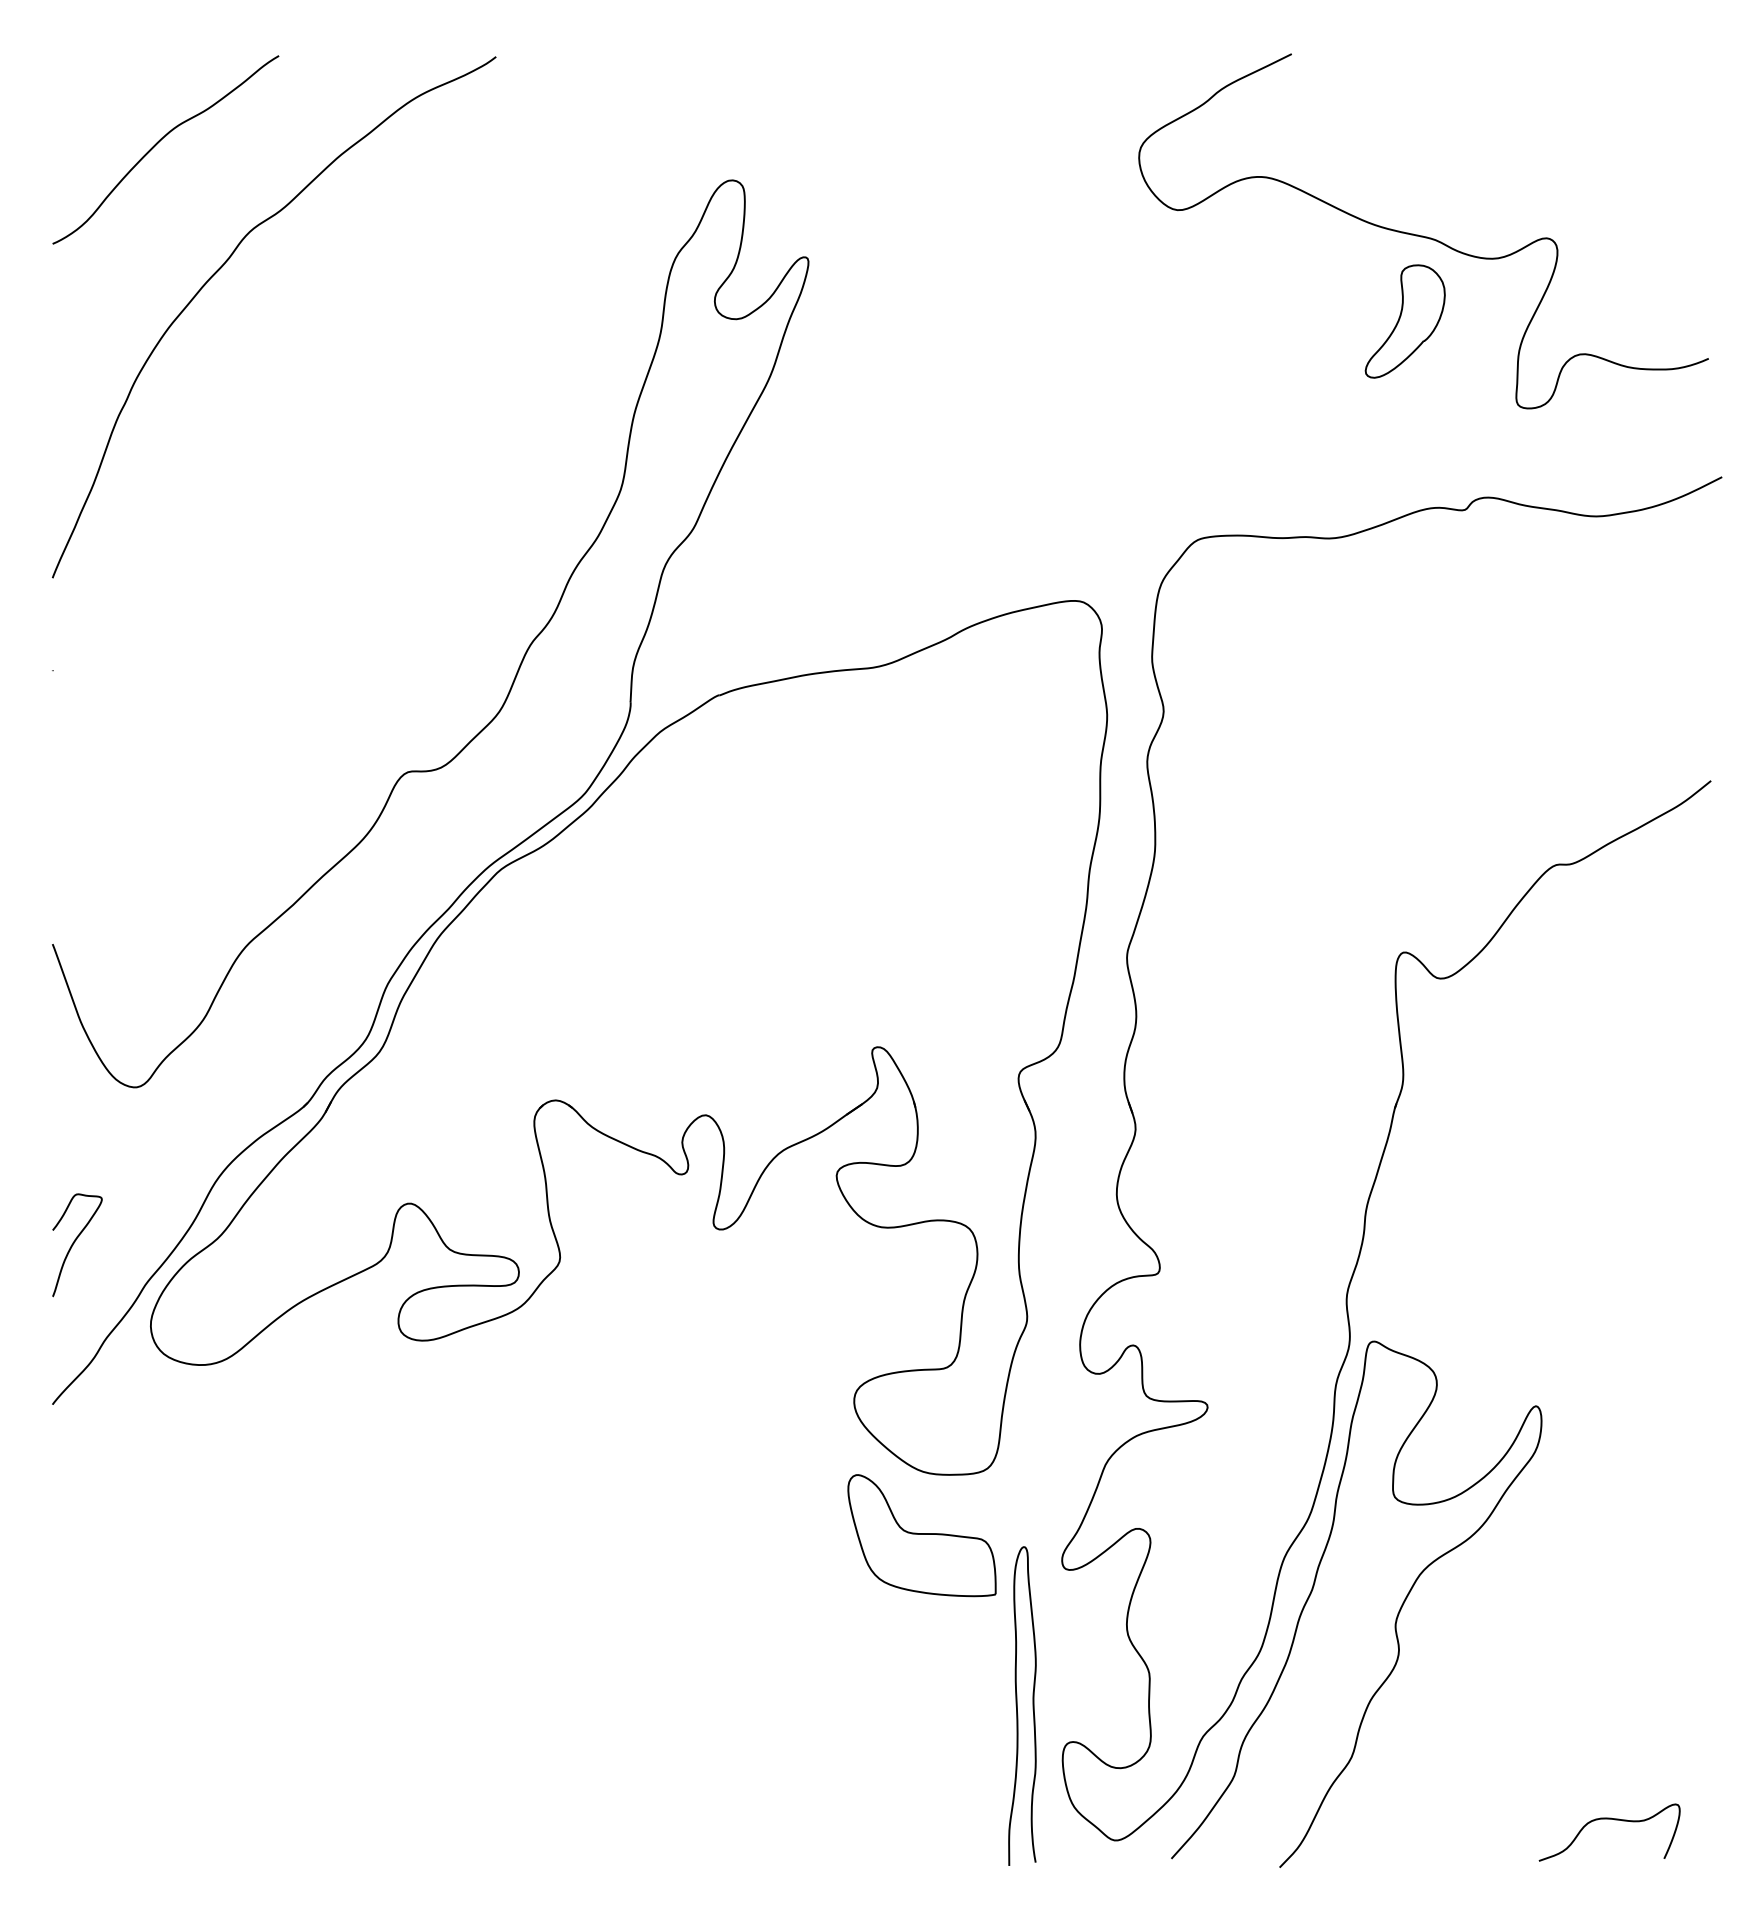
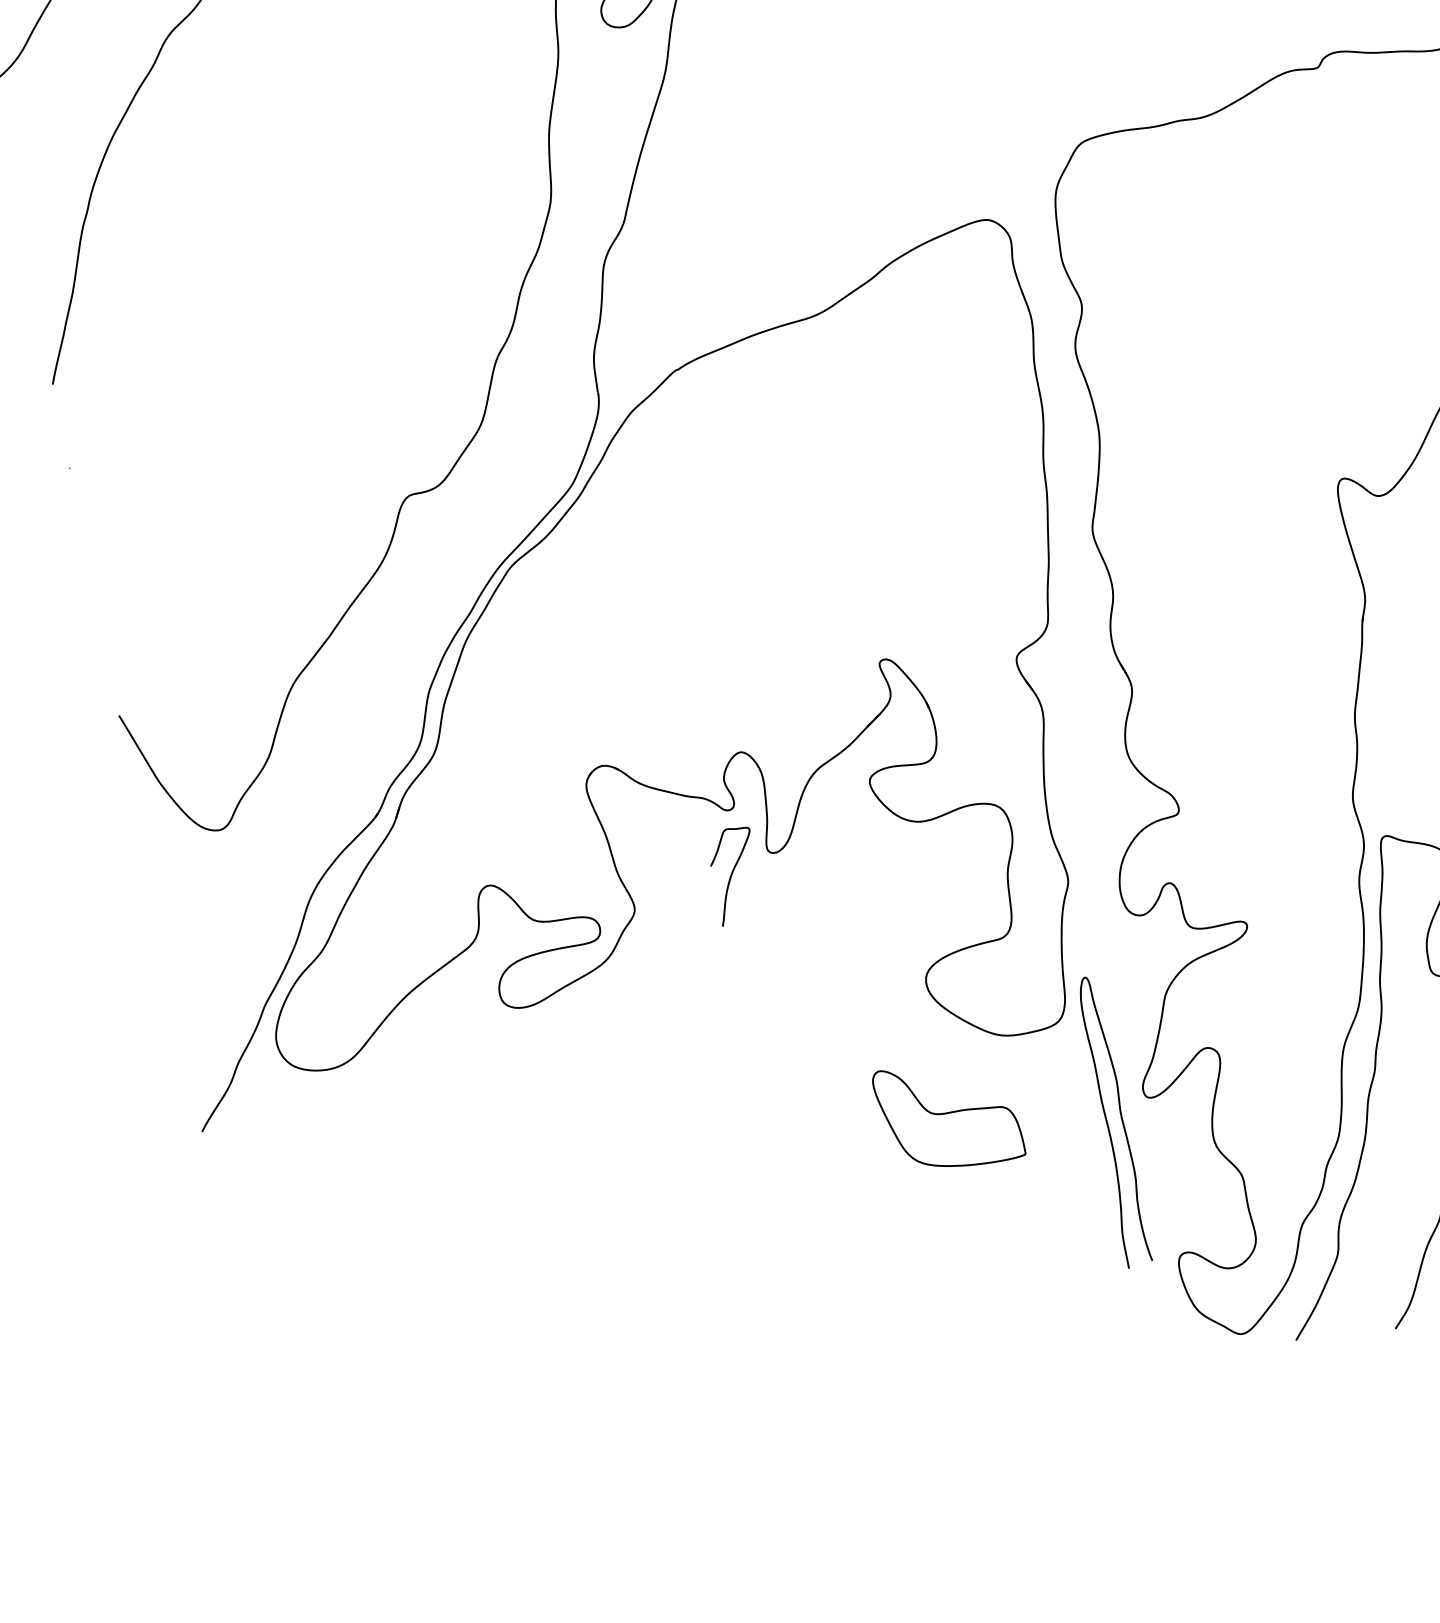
curve: (75, 1242) -> (733, 873), moved
part: (921, 1535) -> (948, 1114), moved
curve: (1017, 1705) -> (1107, 1122), moved

